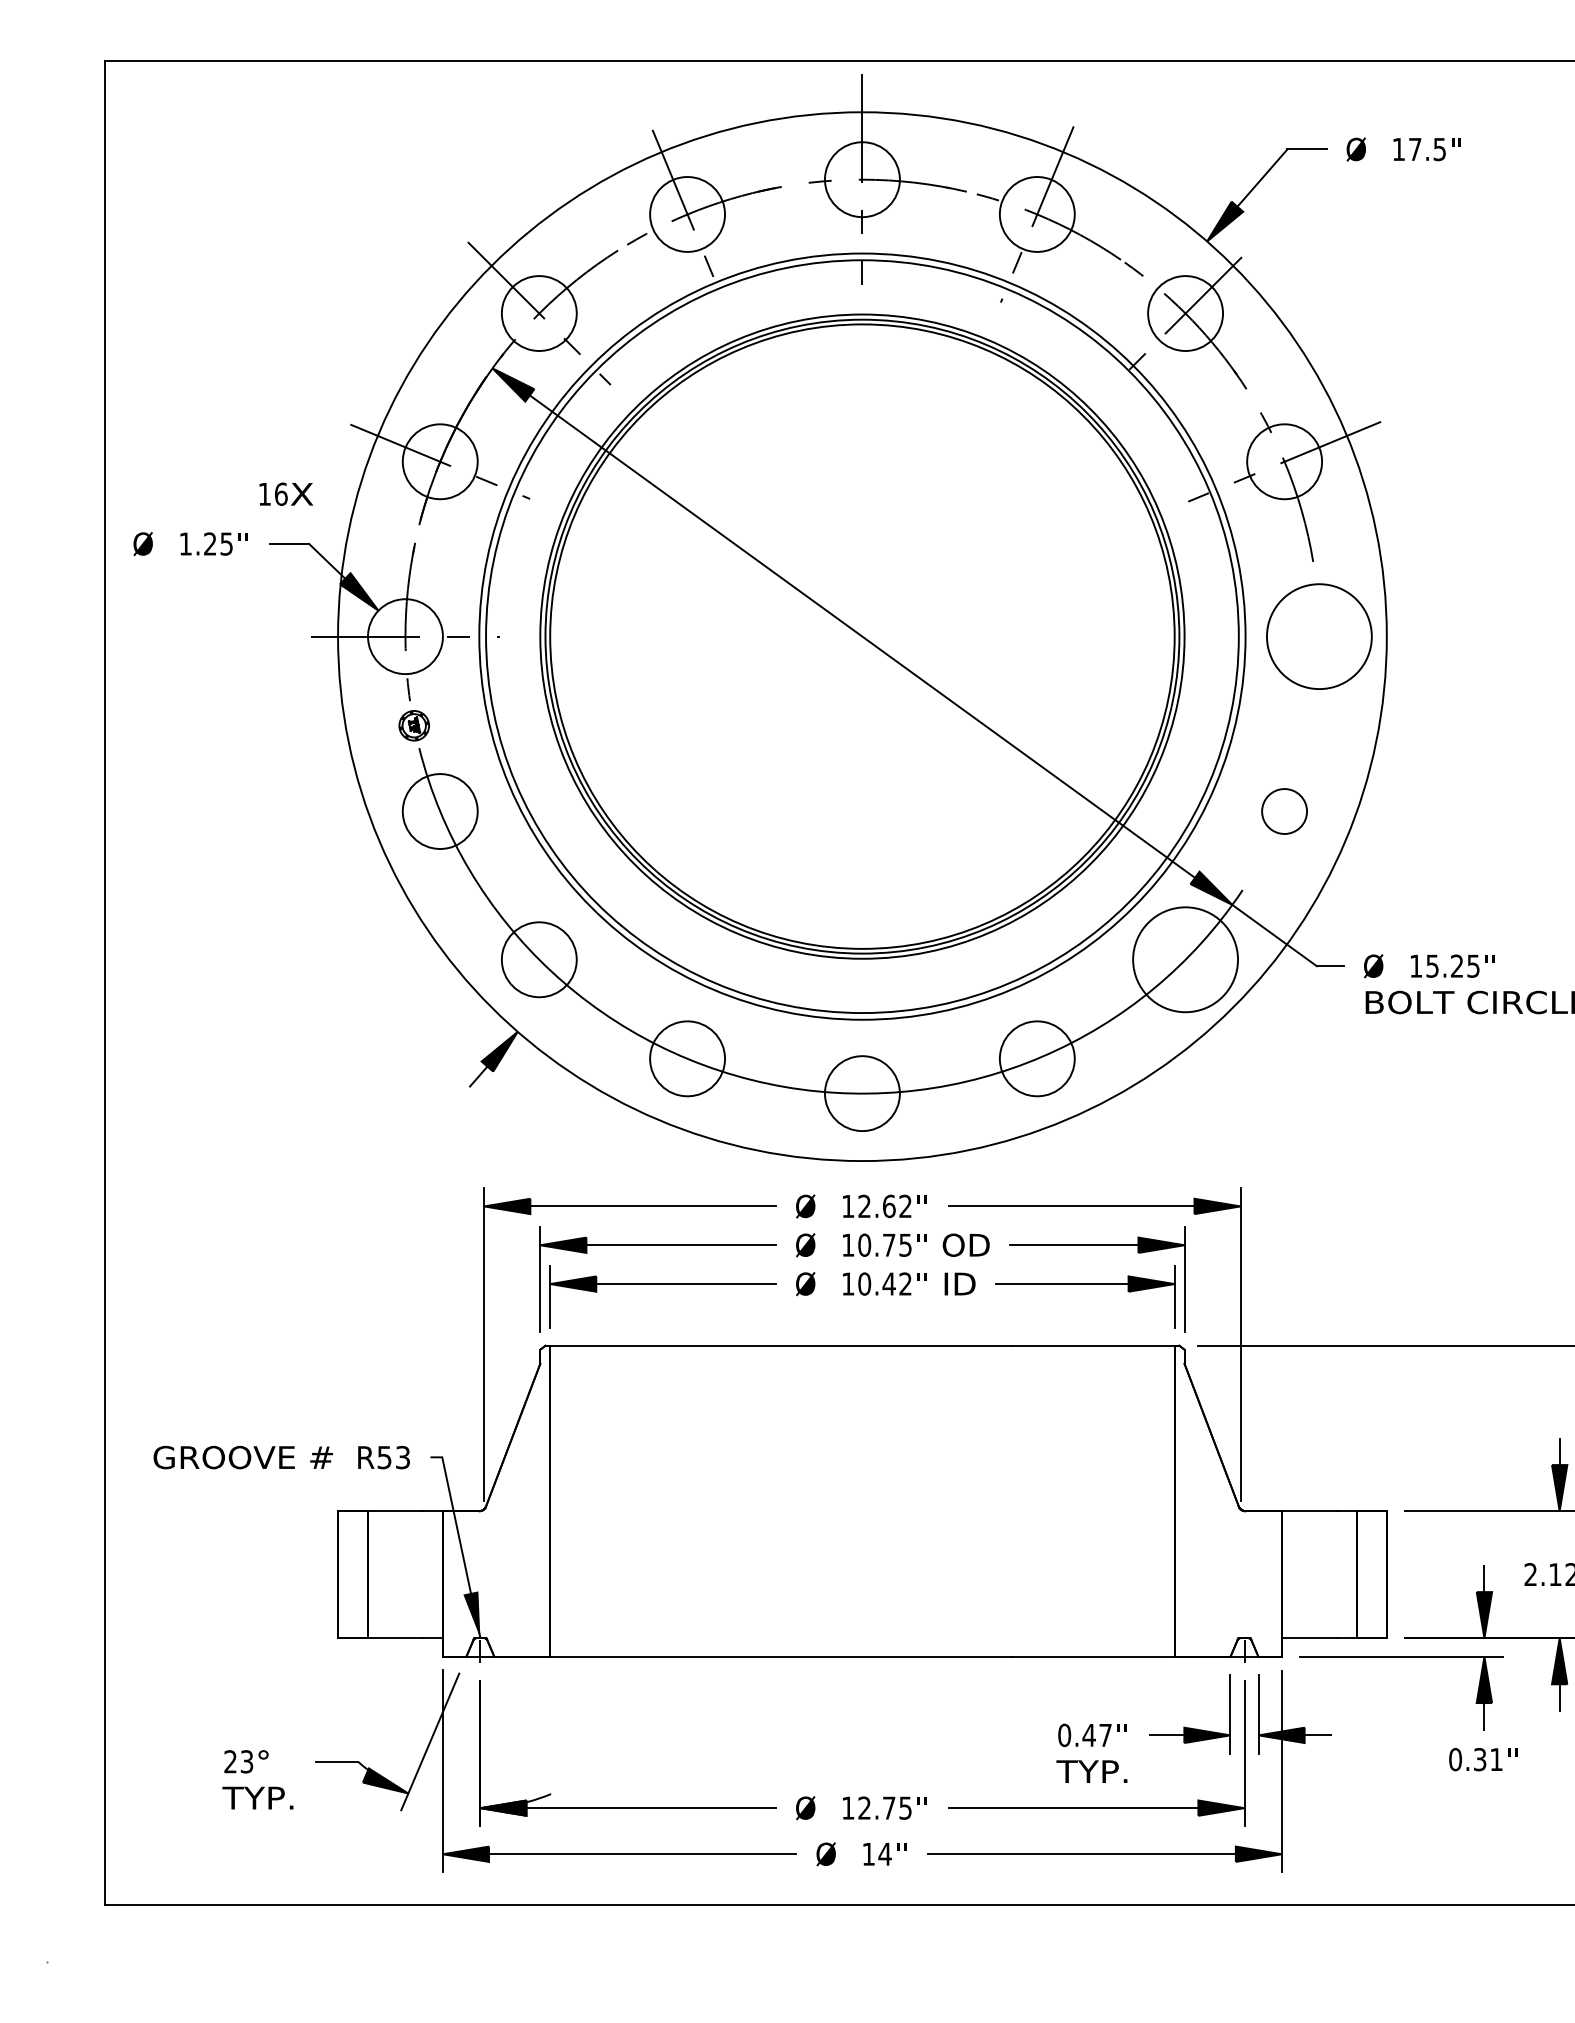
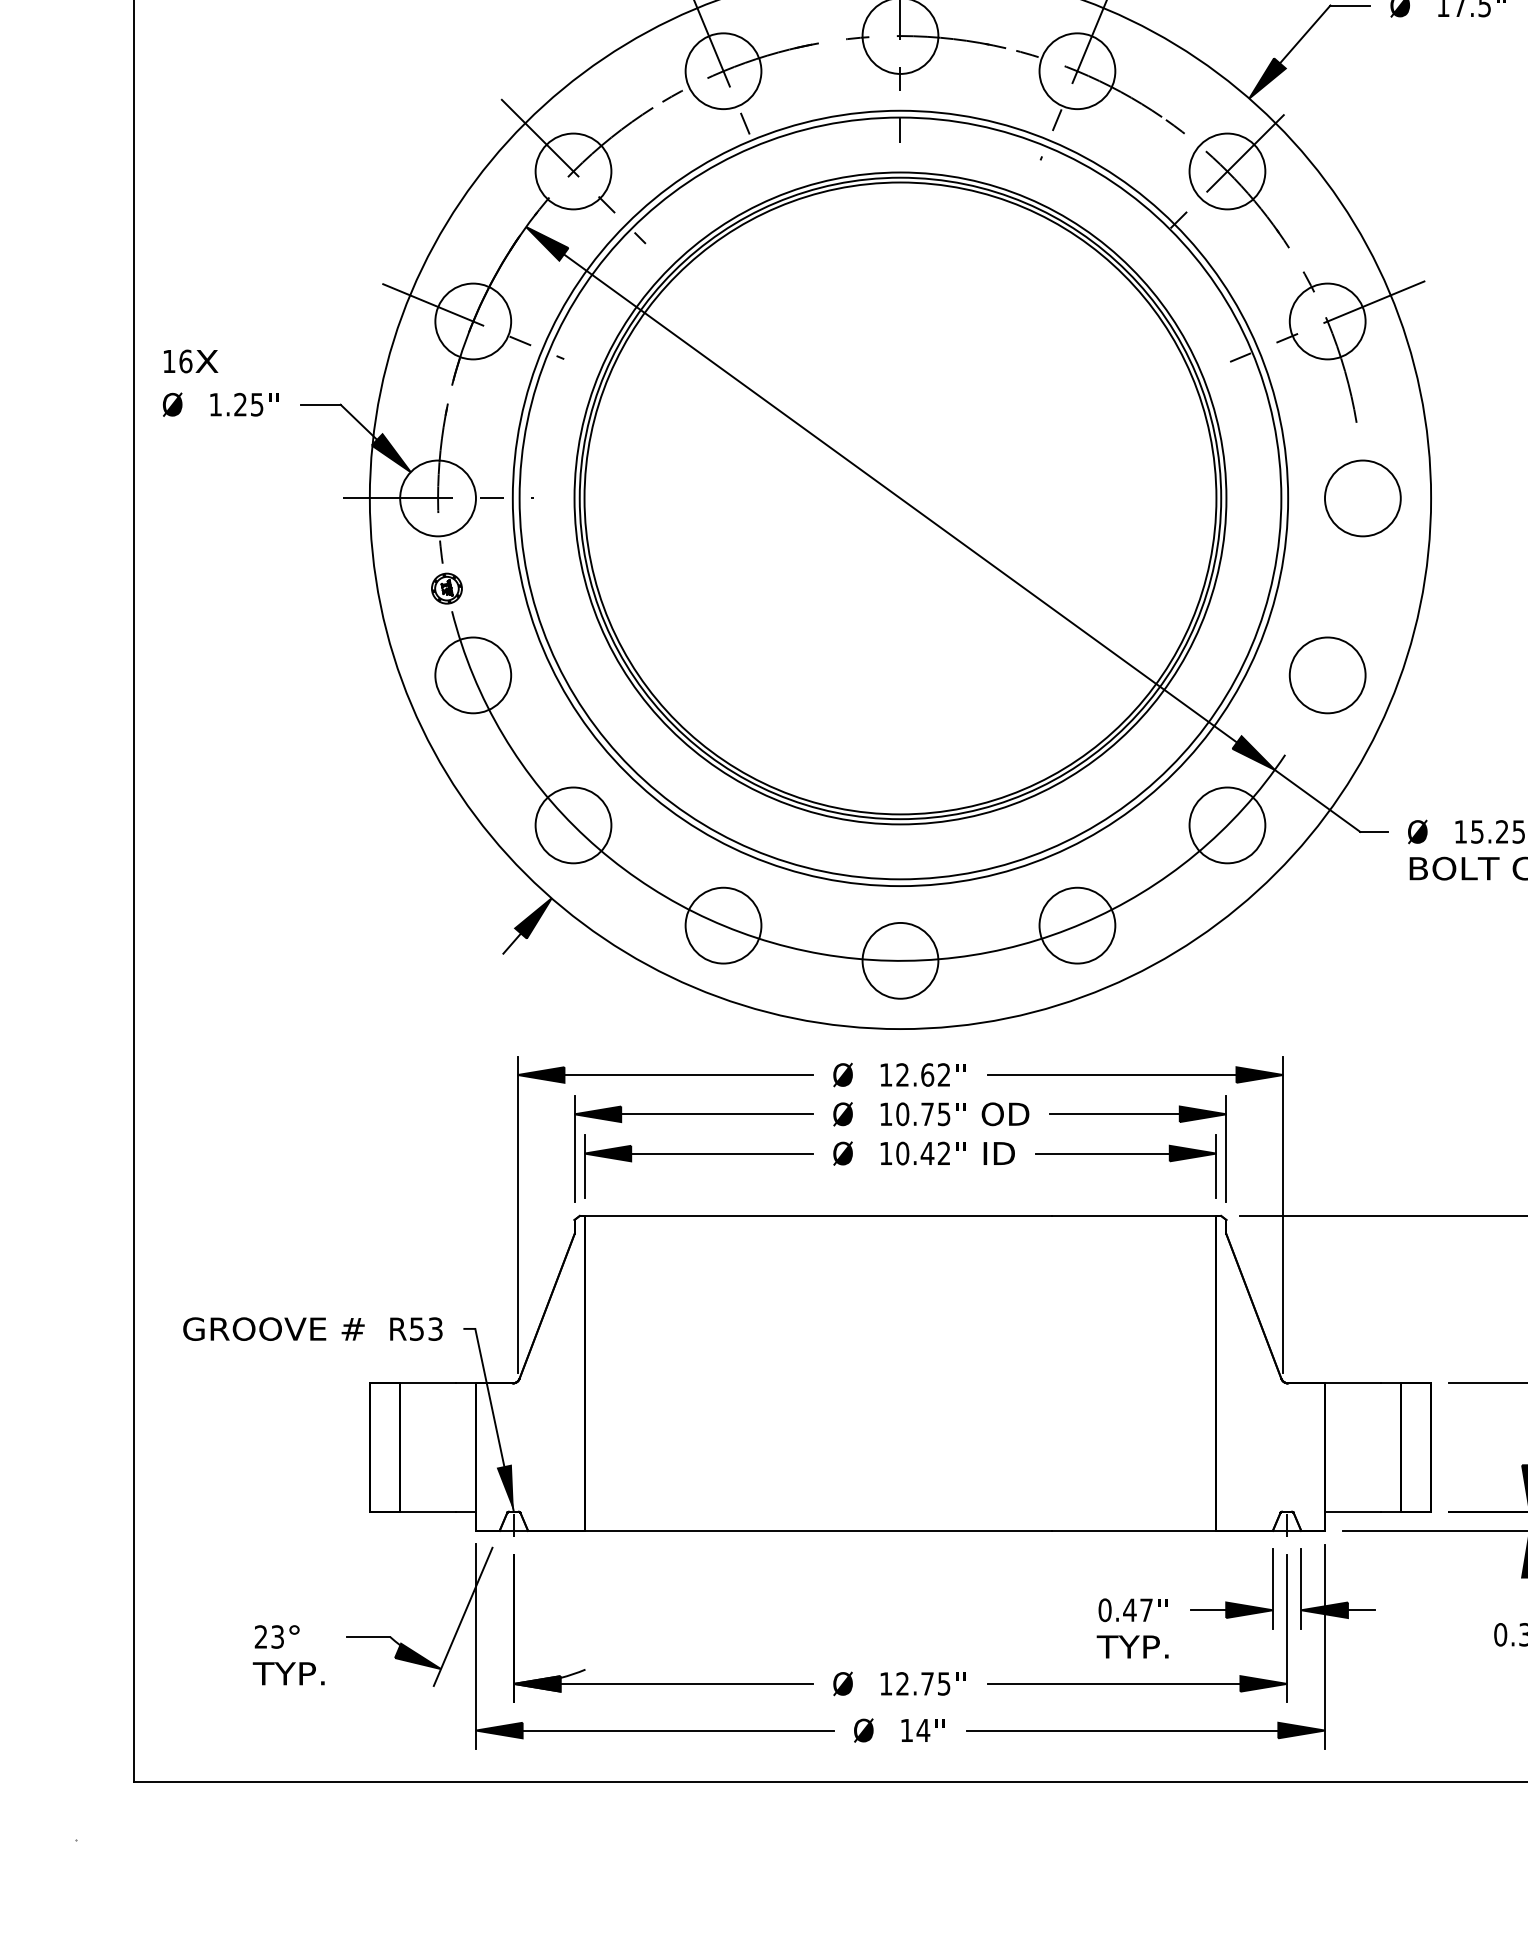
text: (286, 493) -> (191, 360), moved
circle: (1318, 636) -> (1361, 498), size x0.71
circle: (1284, 811) -> (1327, 675), size x1.67
circle: (1185, 959) -> (1227, 825), size x0.71

